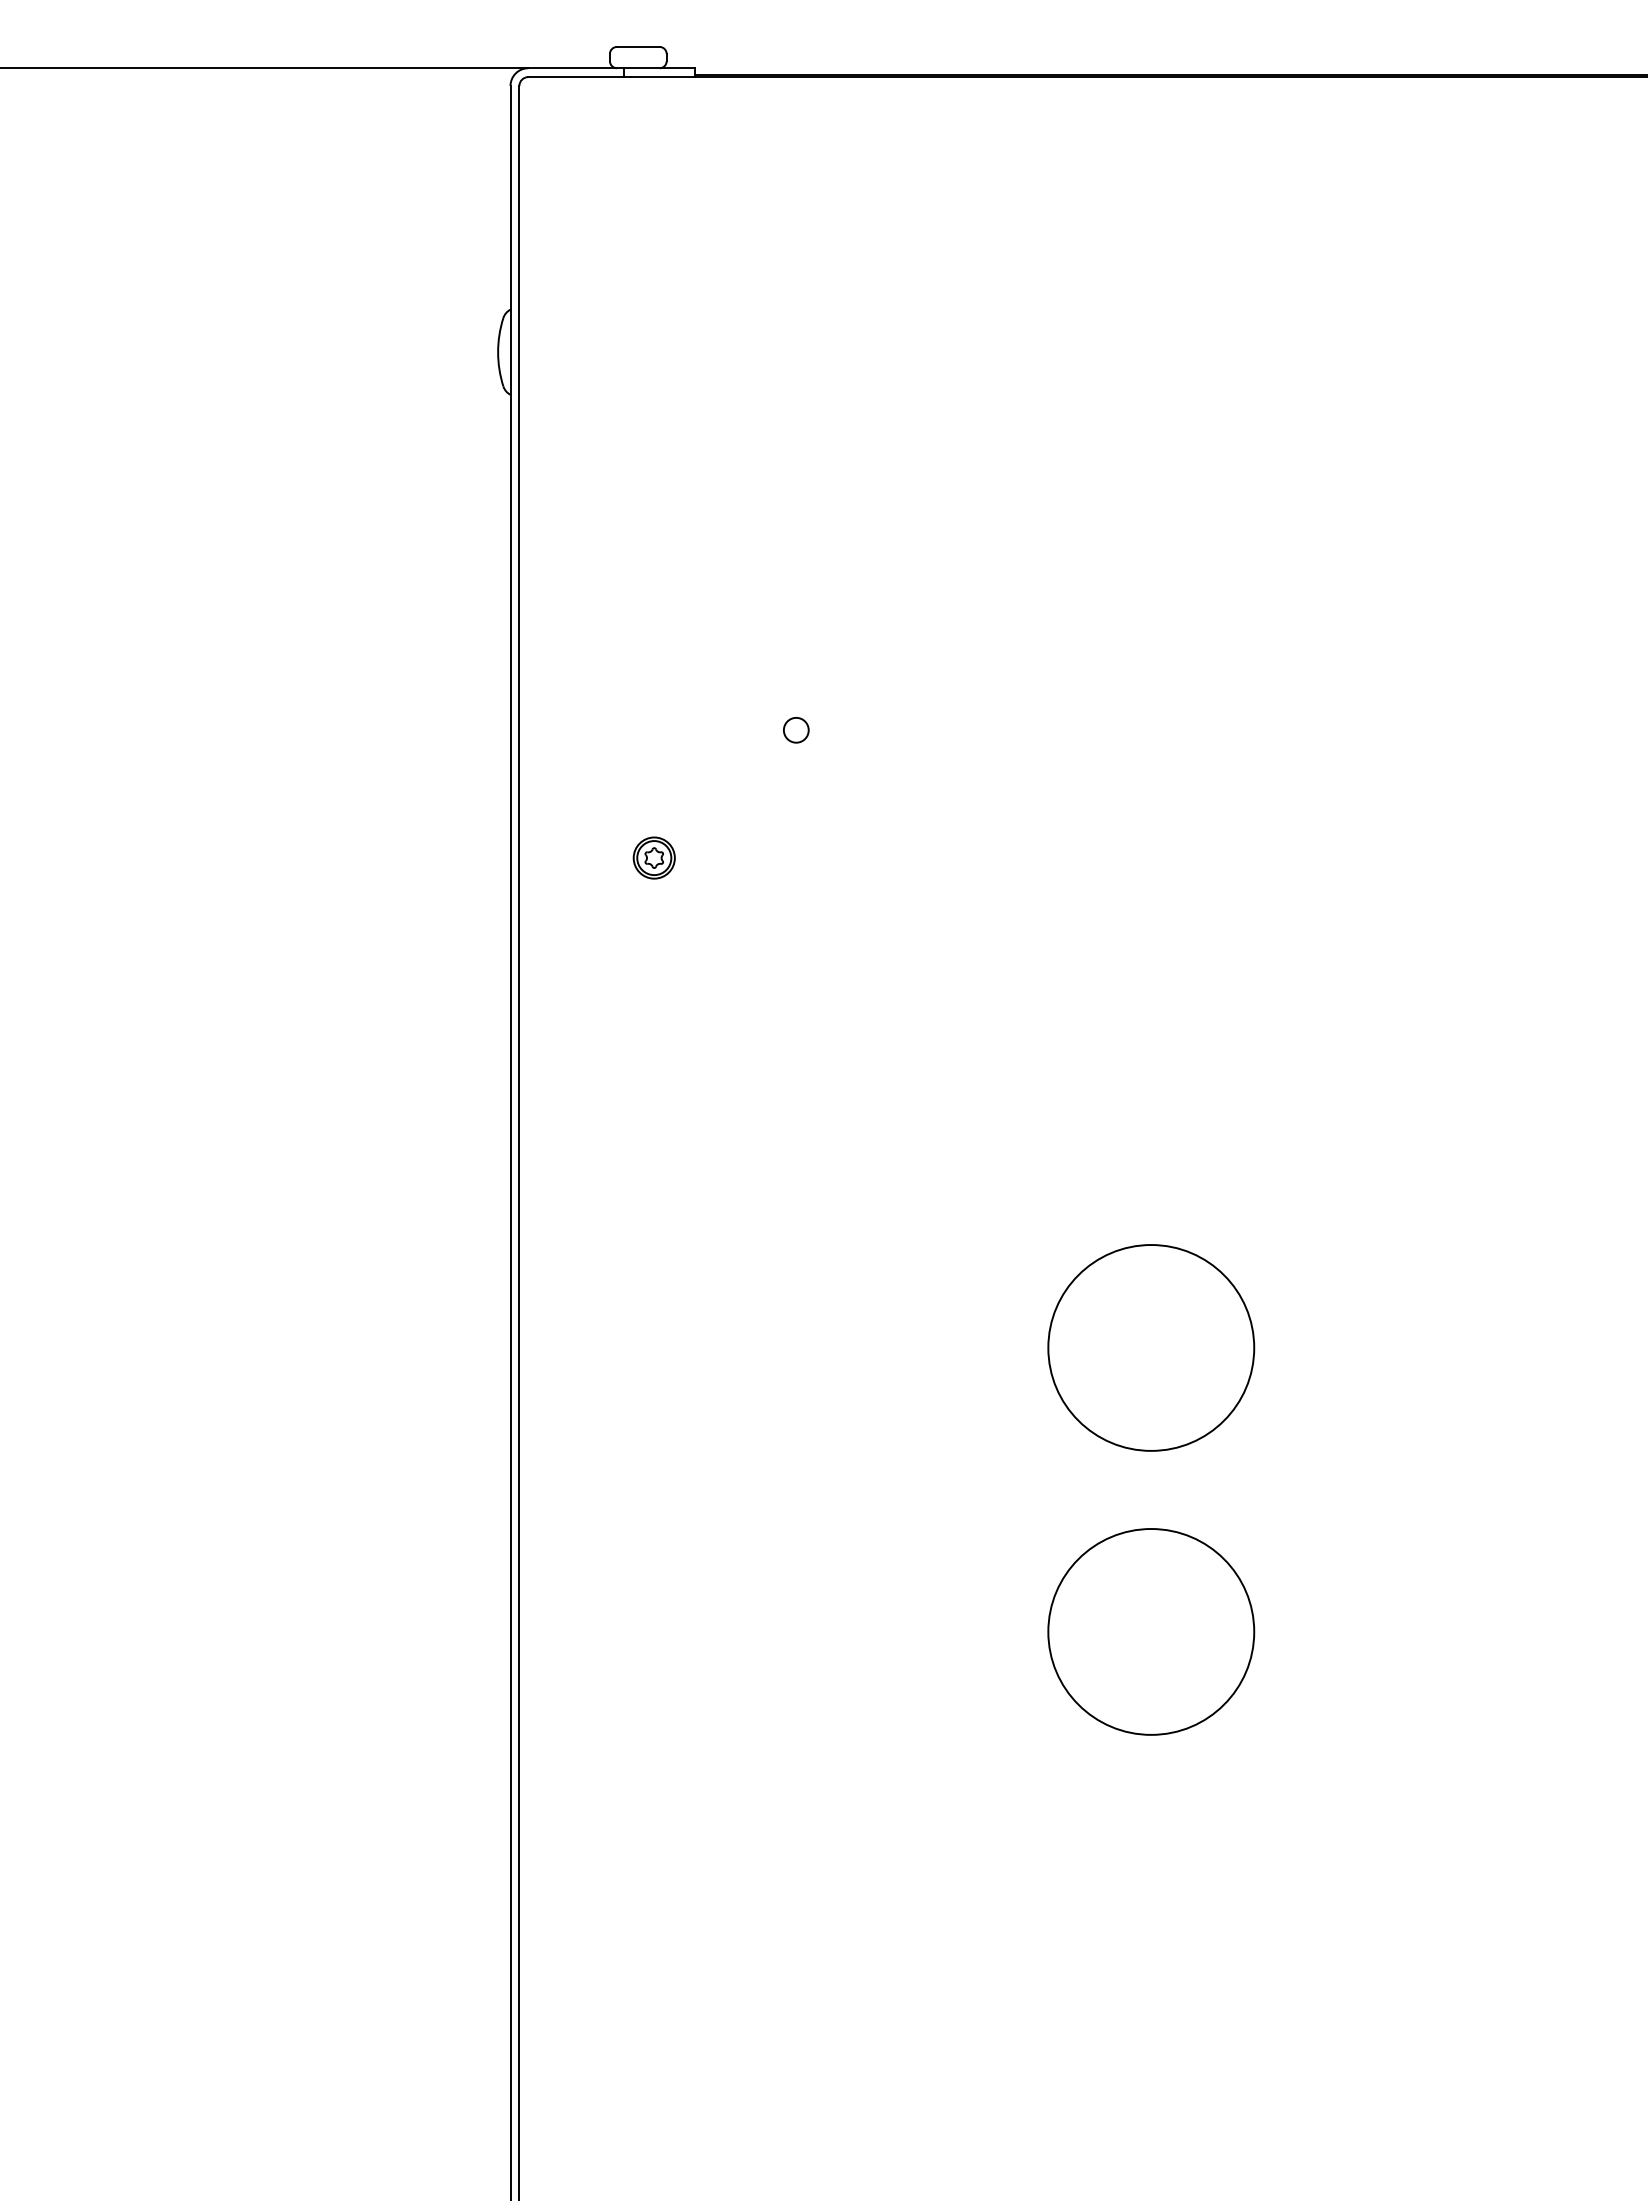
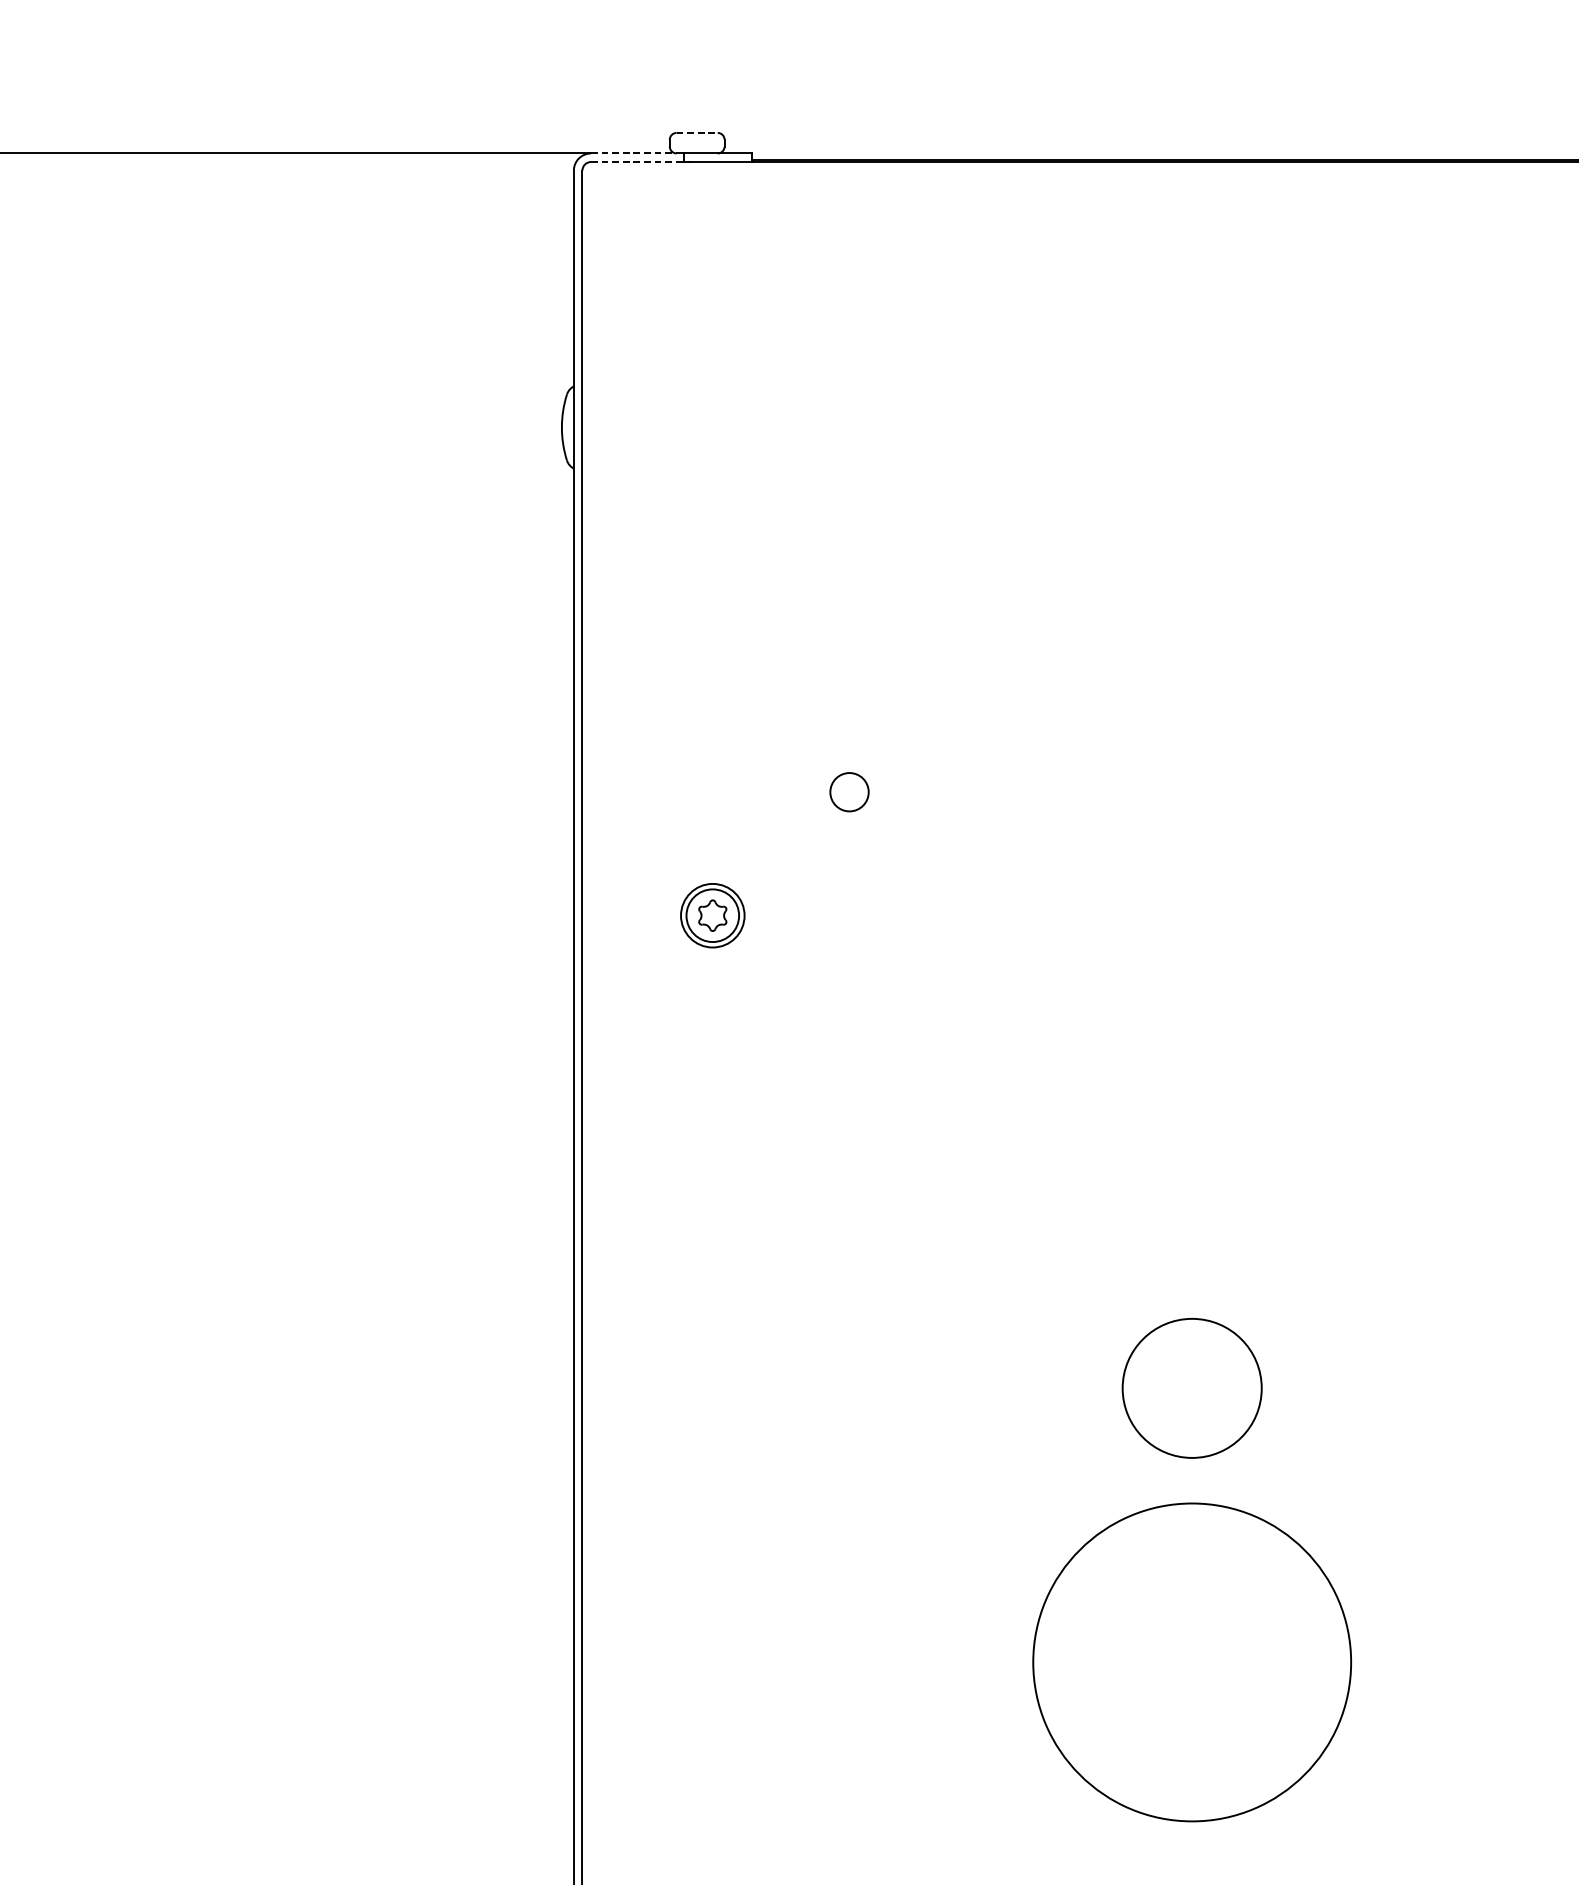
line: (638, 46) -> (697, 132), solid -> dashed
line: (576, 68) -> (637, 153), solid -> dashed
line: (576, 77) -> (637, 162), solid -> dashed
circle: (796, 730) -> (849, 792), size x1.6
part: (653, 857) -> (711, 915), size x1.6
circle: (1151, 1347) -> (1192, 1387), size x0.7
circle: (1151, 1631) -> (1192, 1662), size x1.6

